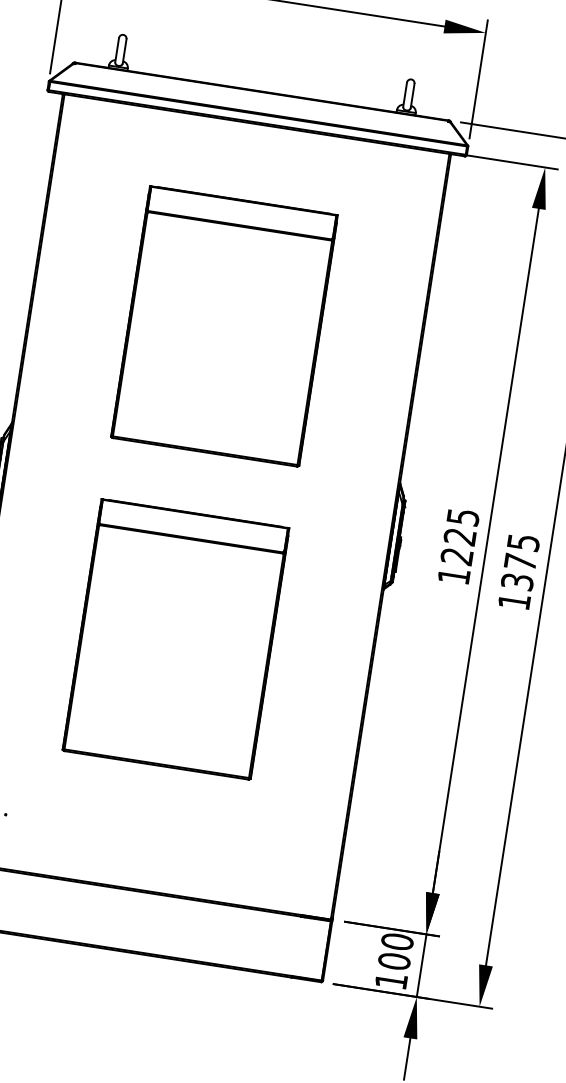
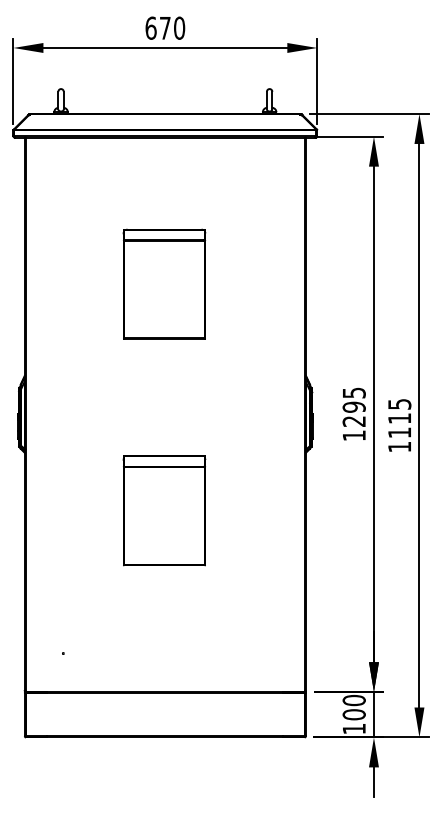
part: (224, 326) -> (164, 284), size x0.6
text: (459, 535) -> (353, 406), 1225 -> 1295
text: (518, 571) -> (399, 425), 1375 -> 1115
part: (176, 638) -> (164, 510), size x0.6

